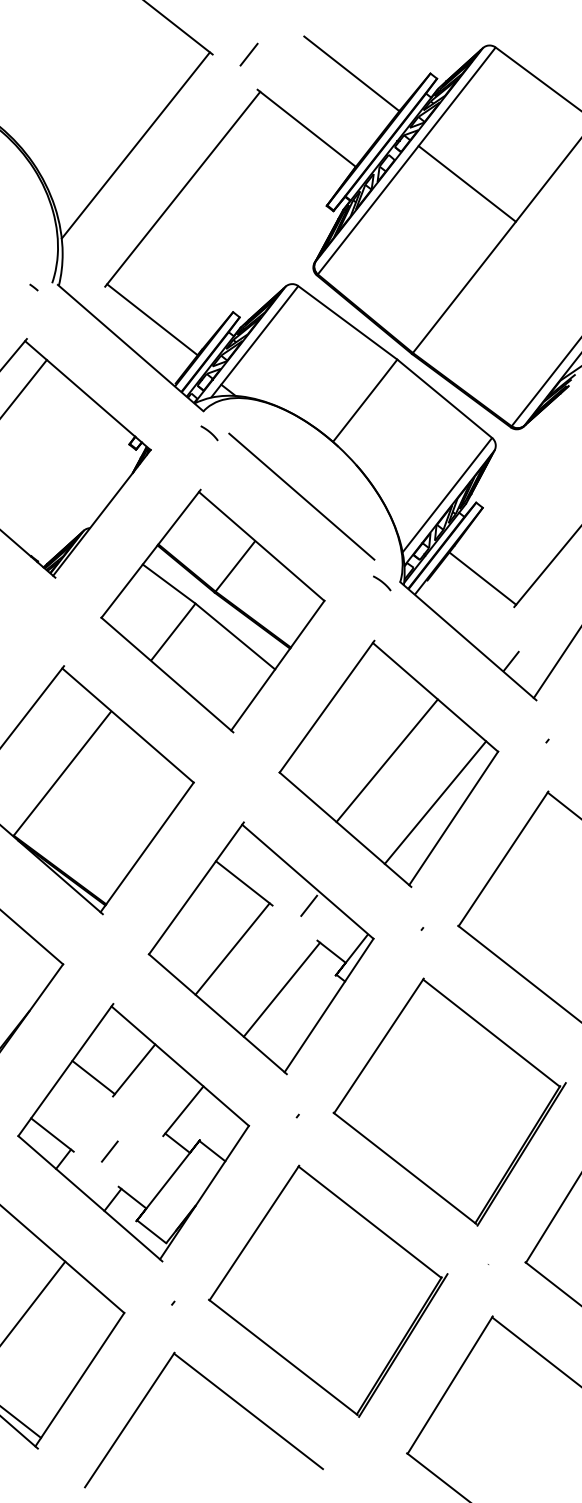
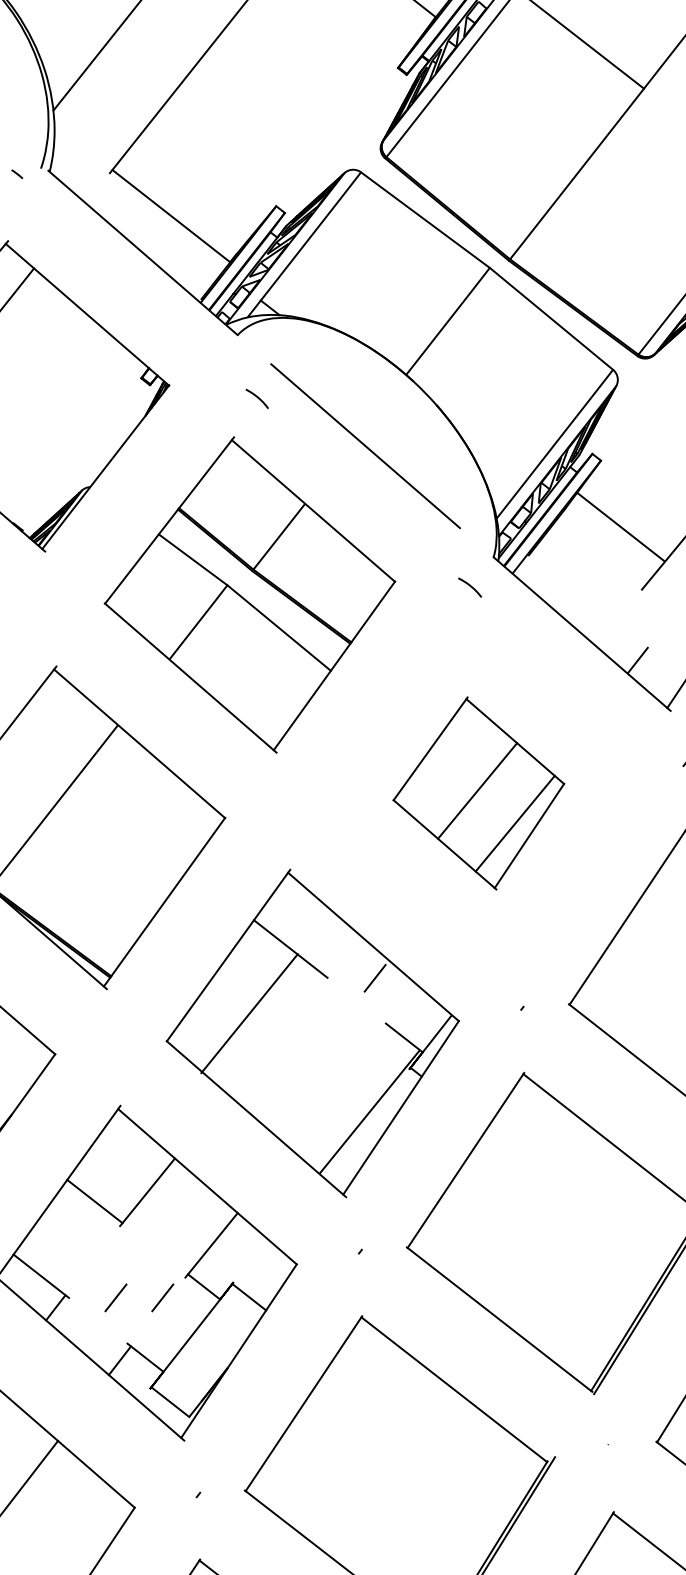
curve: (209, 433) -> (257, 399), moved
line: (482, 578) -> (620, 526), moved
line: (382, 583) -> (470, 587), moved
part: (388, 763) -> (478, 793), size x0.6
line: (232, 948) -> (249, 1012), moved
line: (281, 989) -> (369, 1111), moved
line: (145, 1151) -> (162, 1297), added

